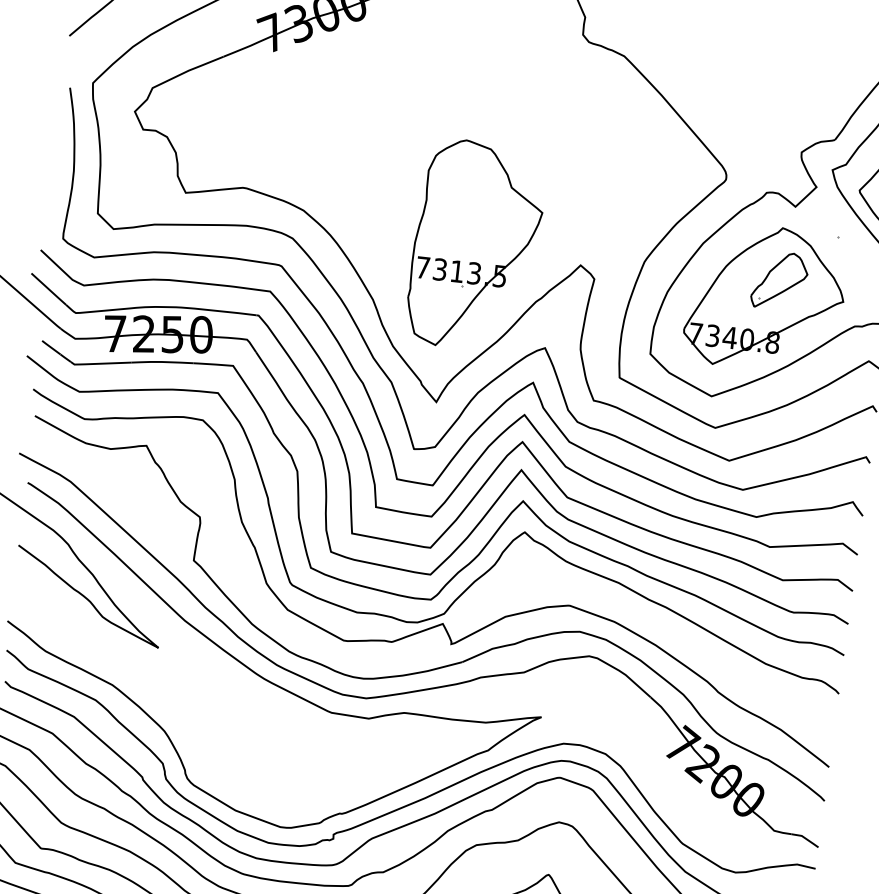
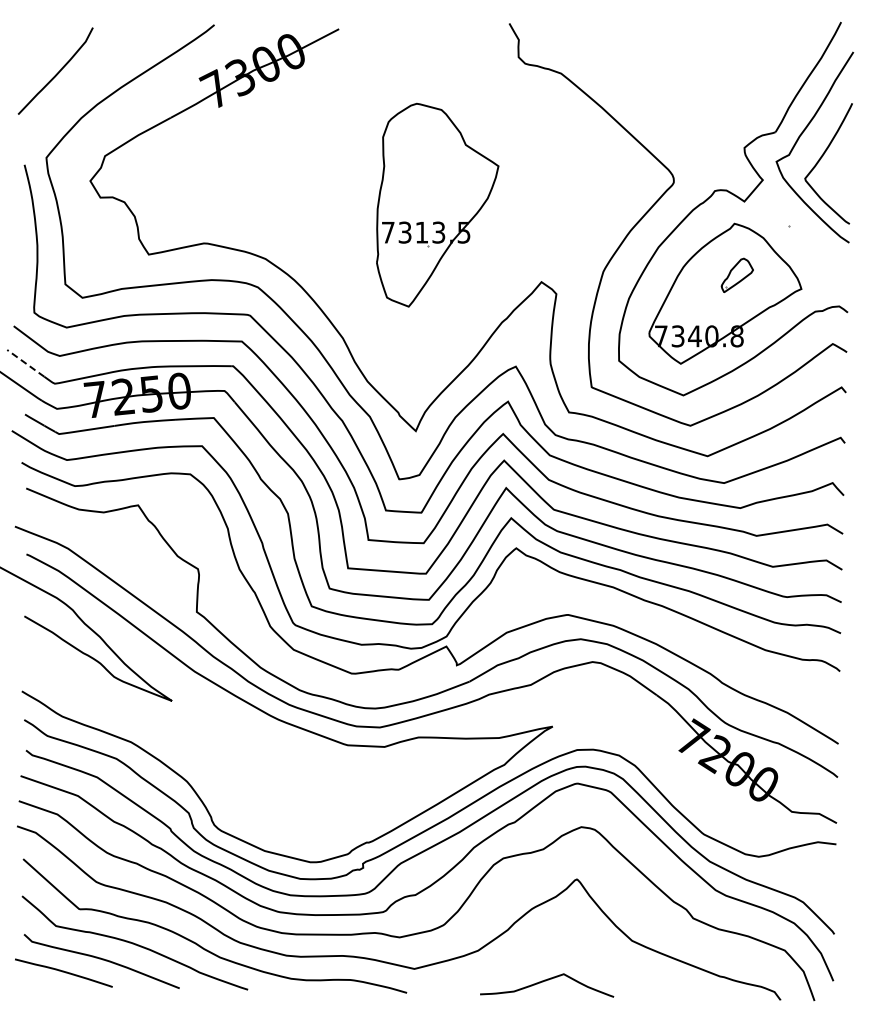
part: (476, 244) -> (437, 204), moved
part: (780, 280) -> (737, 275), size x0.6
line: (49, 289) -> (26, 363), solid -> dashed

